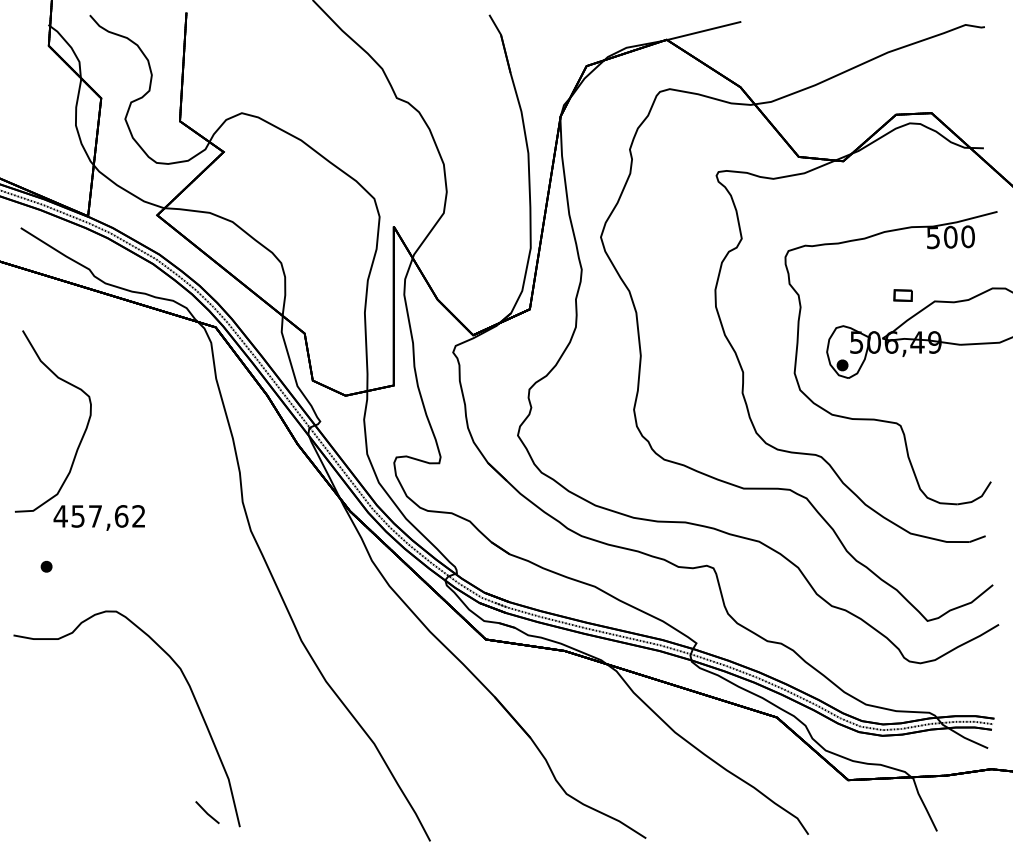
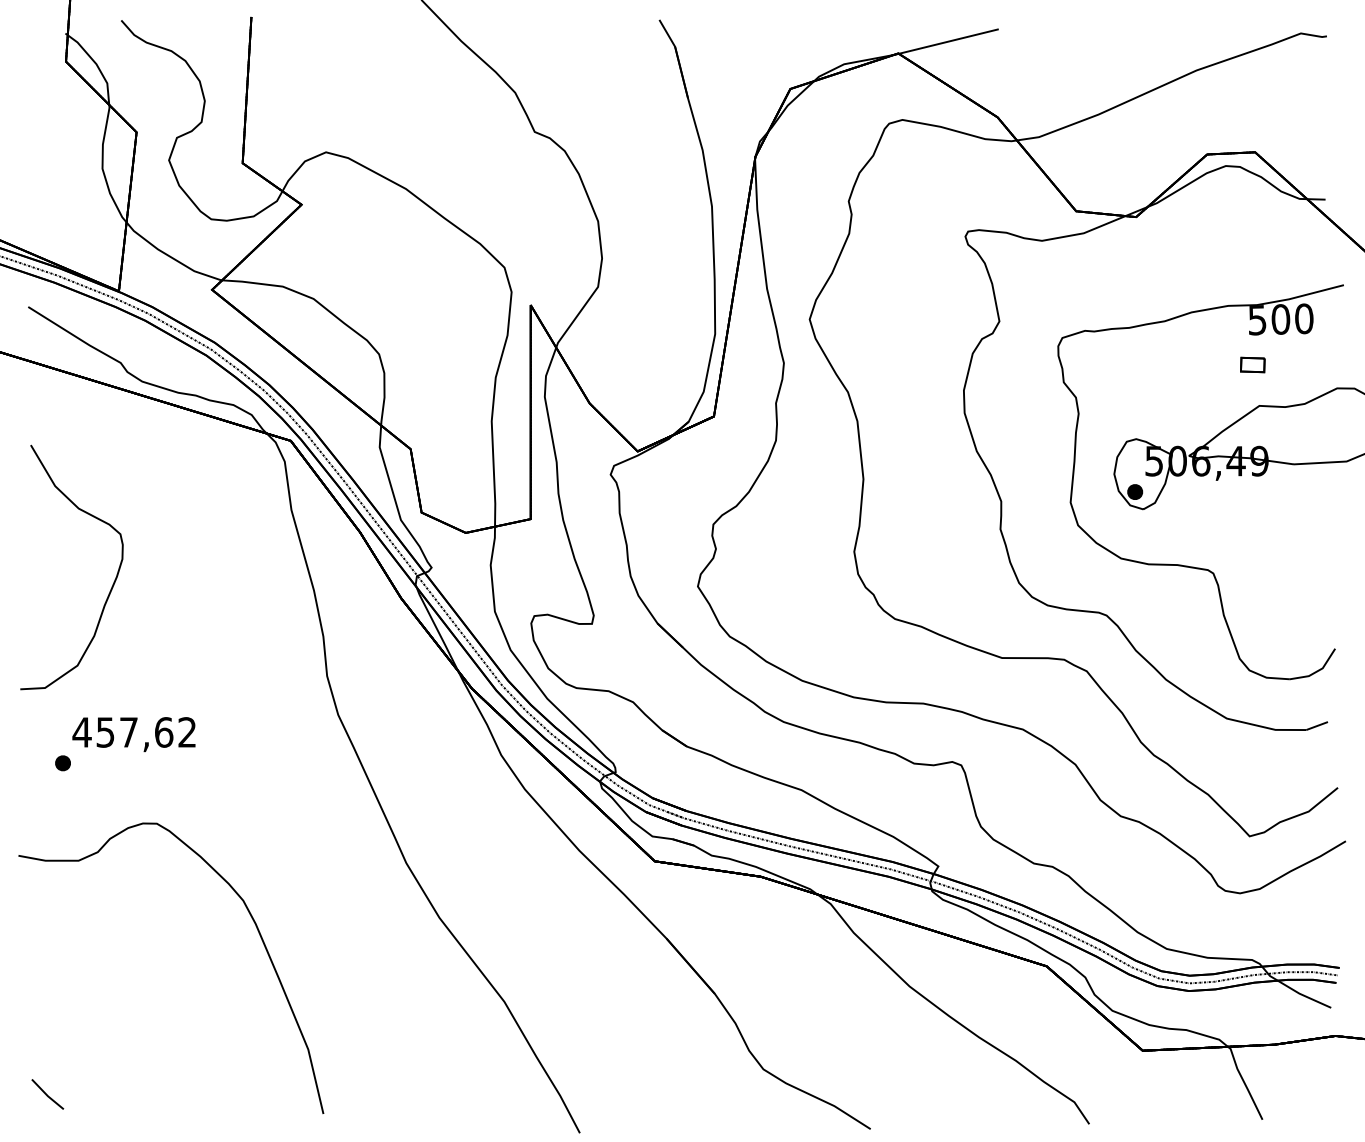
part: (902, 295) -> (1252, 364), moved
text: (98, 517) -> (133, 734), moved
part: (207, 812) -> (47, 1094), moved

